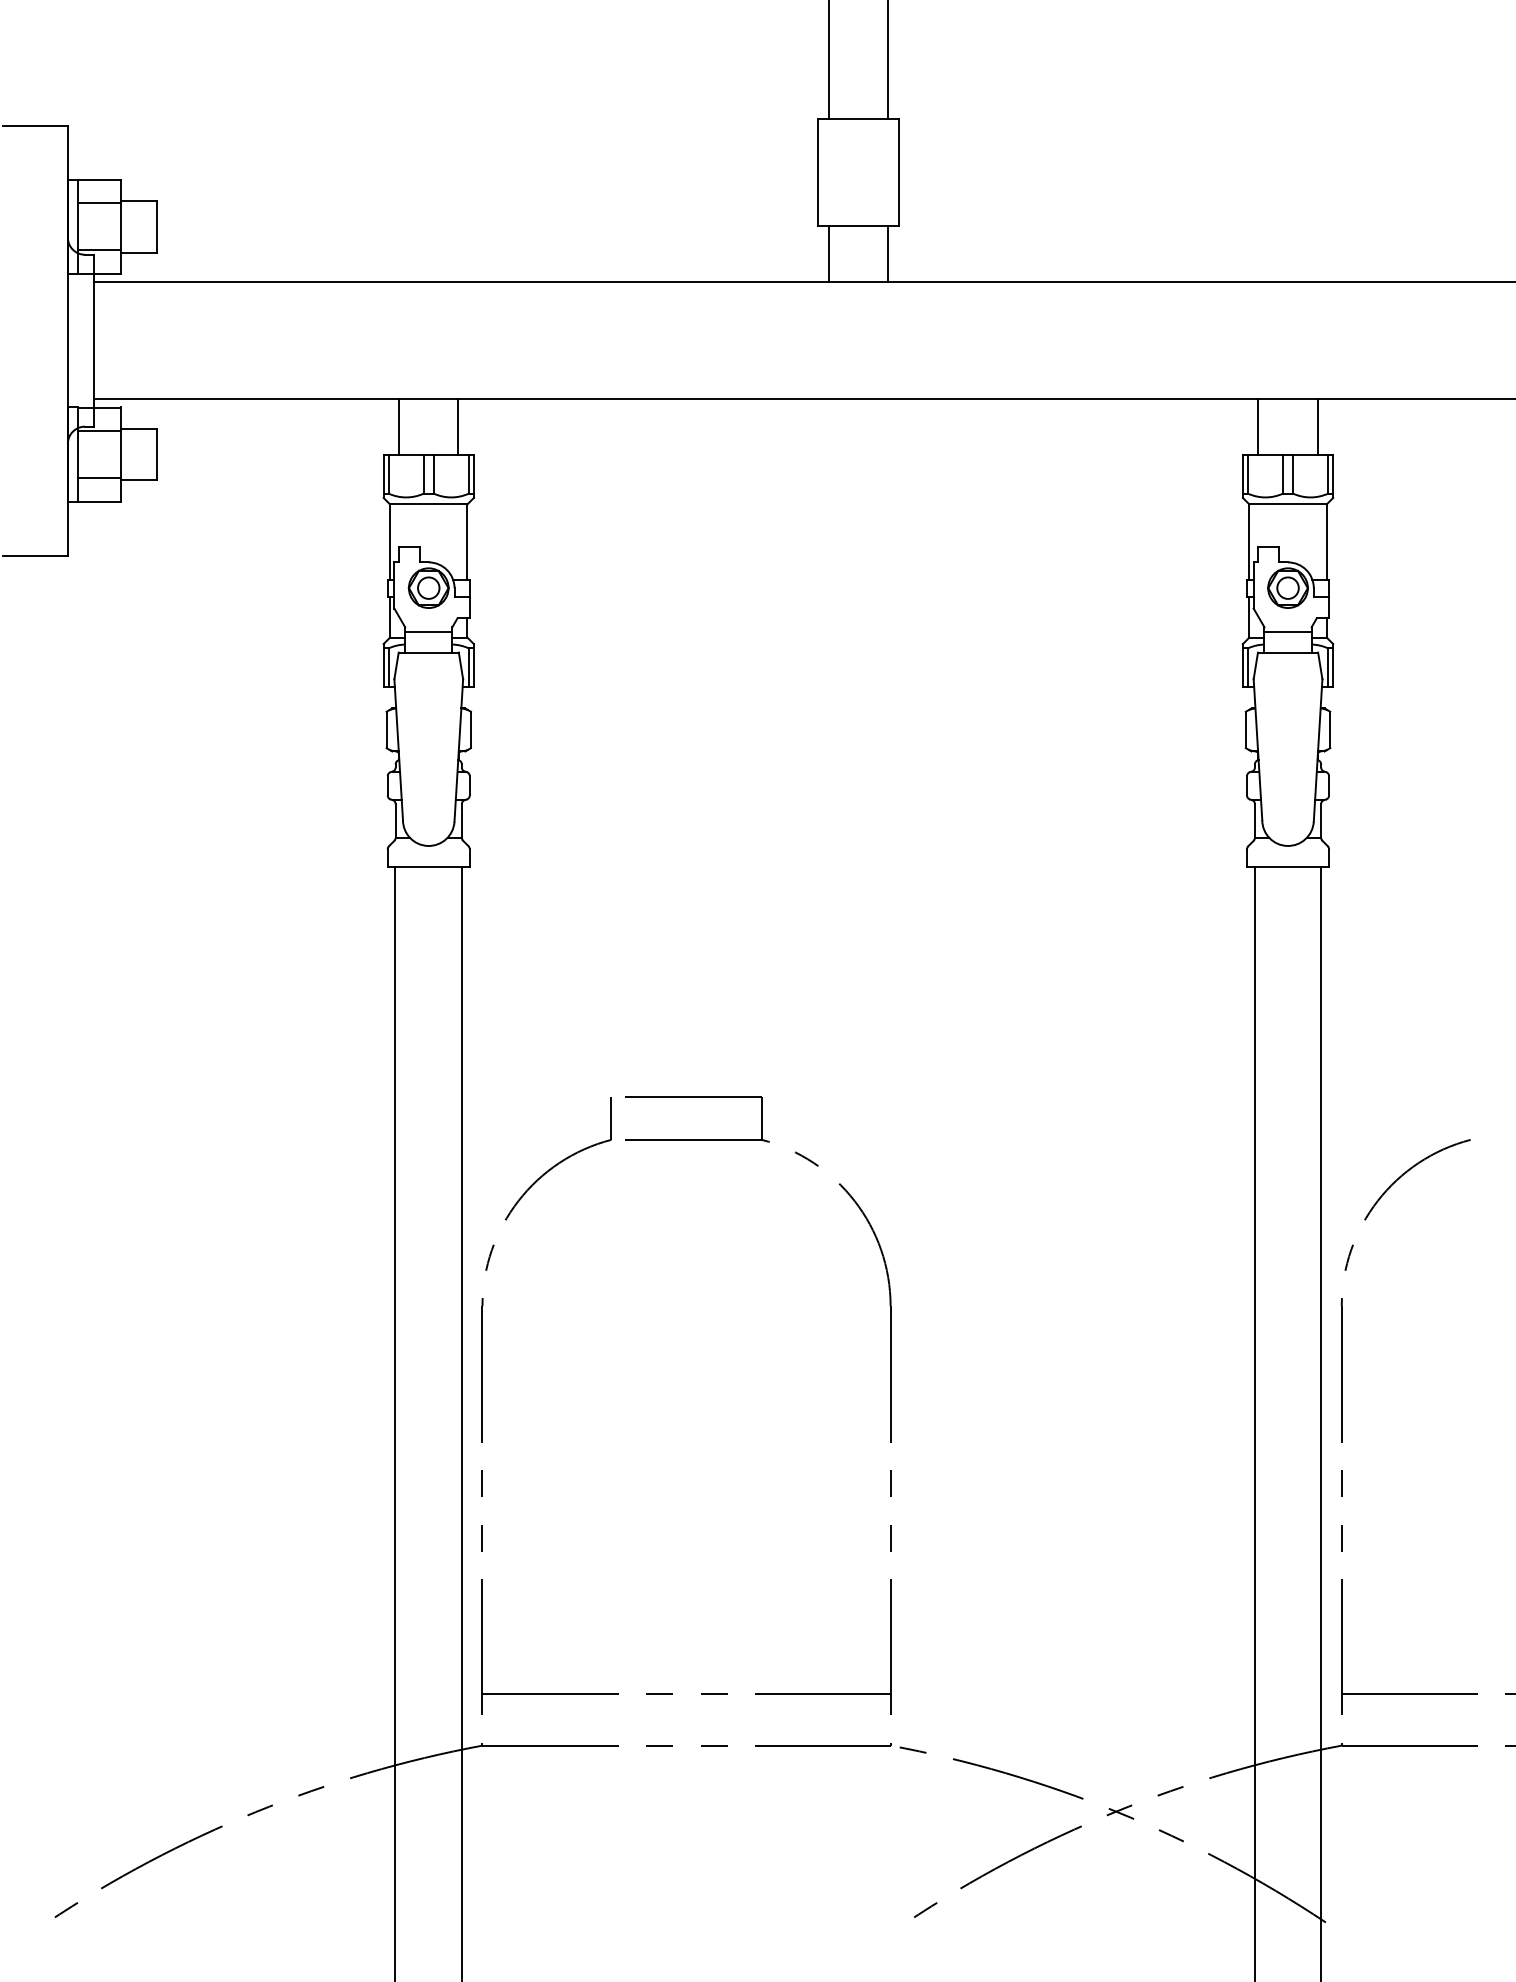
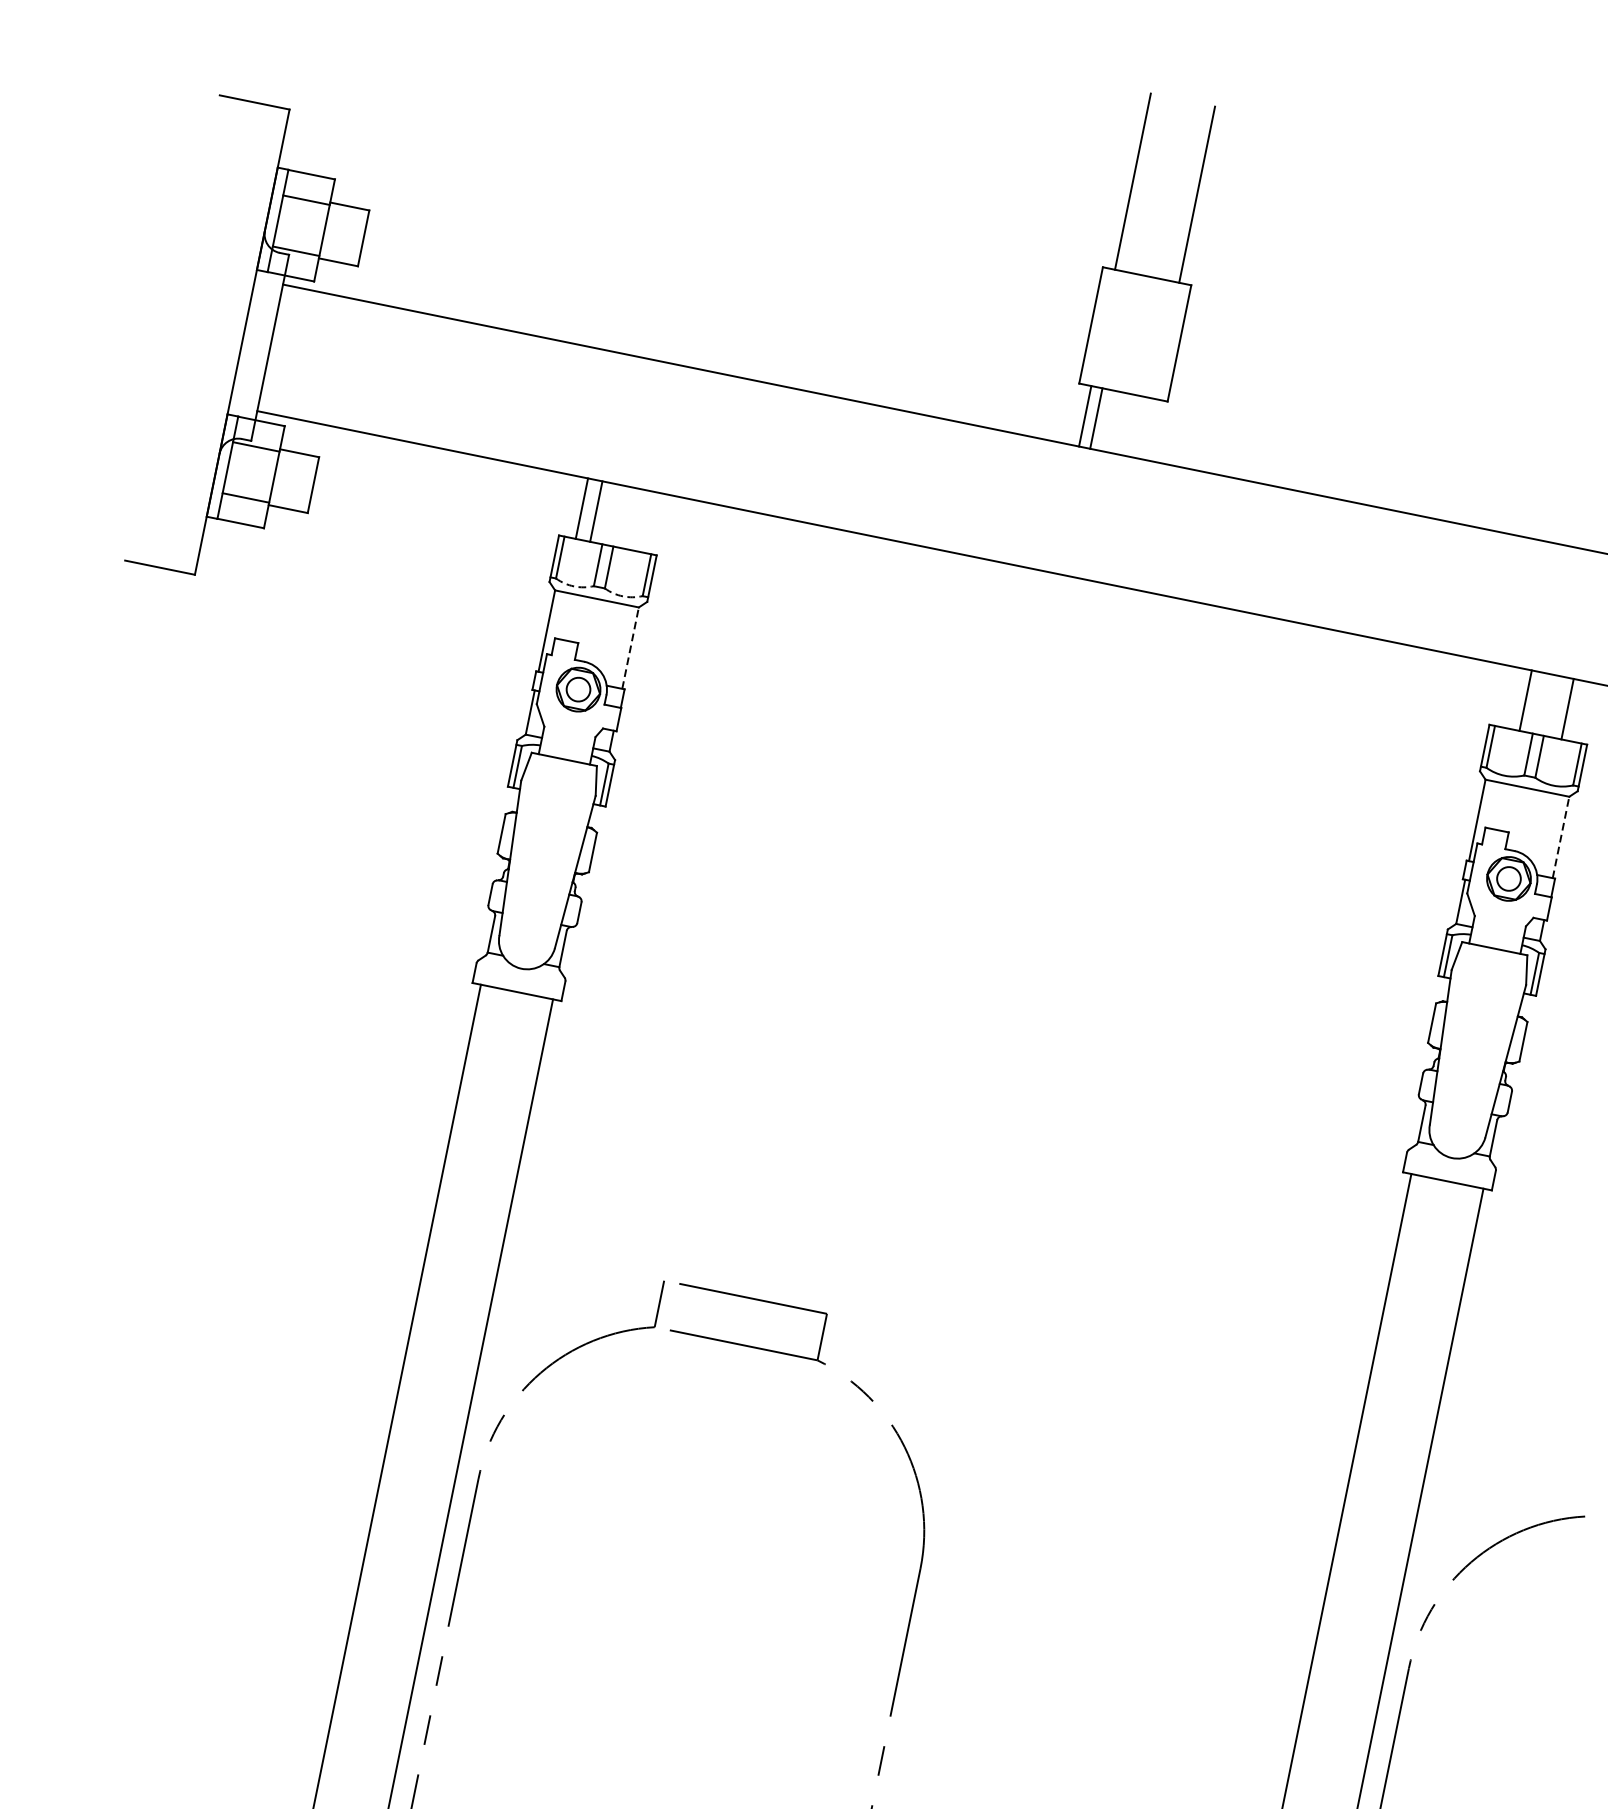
line: (888, 254) -> (1096, 418), moved
line: (458, 427) -> (596, 512), moved
line: (1258, 427) -> (1567, 709), moved
line: (1317, 427) -> (1525, 701), moved
arc: (406, 497) -> (574, 586), solid -> dashed
arc: (451, 497) -> (623, 596), solid -> dashed
line: (467, 542) -> (630, 648), solid -> dashed
line: (1326, 542) -> (1560, 837), solid -> dashed
line: (428, 632) -> (568, 737), removed
line: (1287, 632) -> (1498, 926), removed

